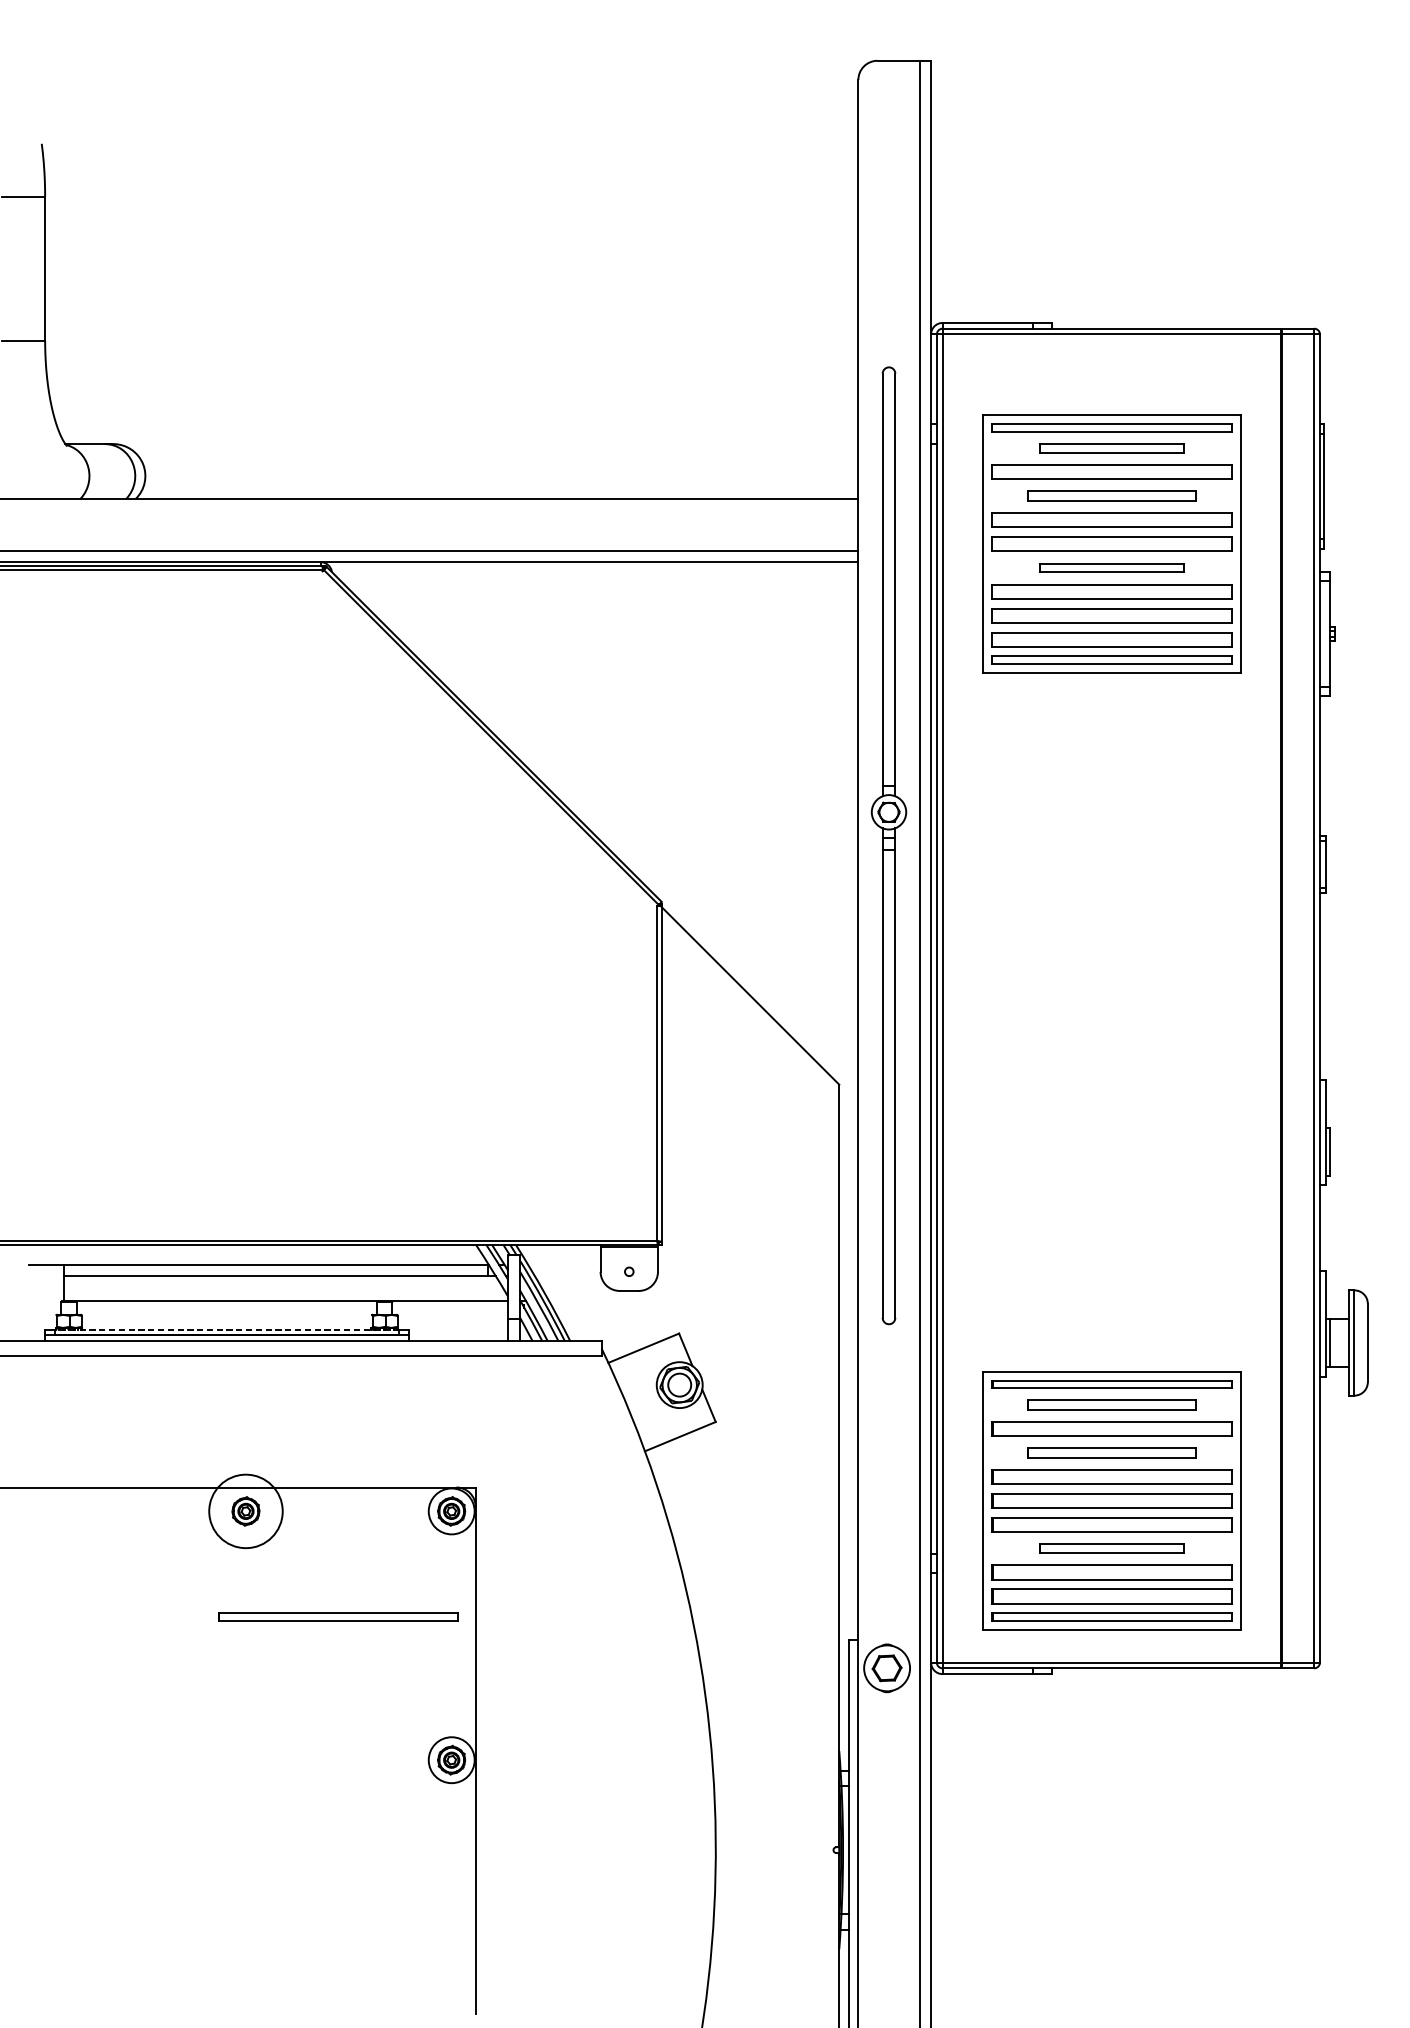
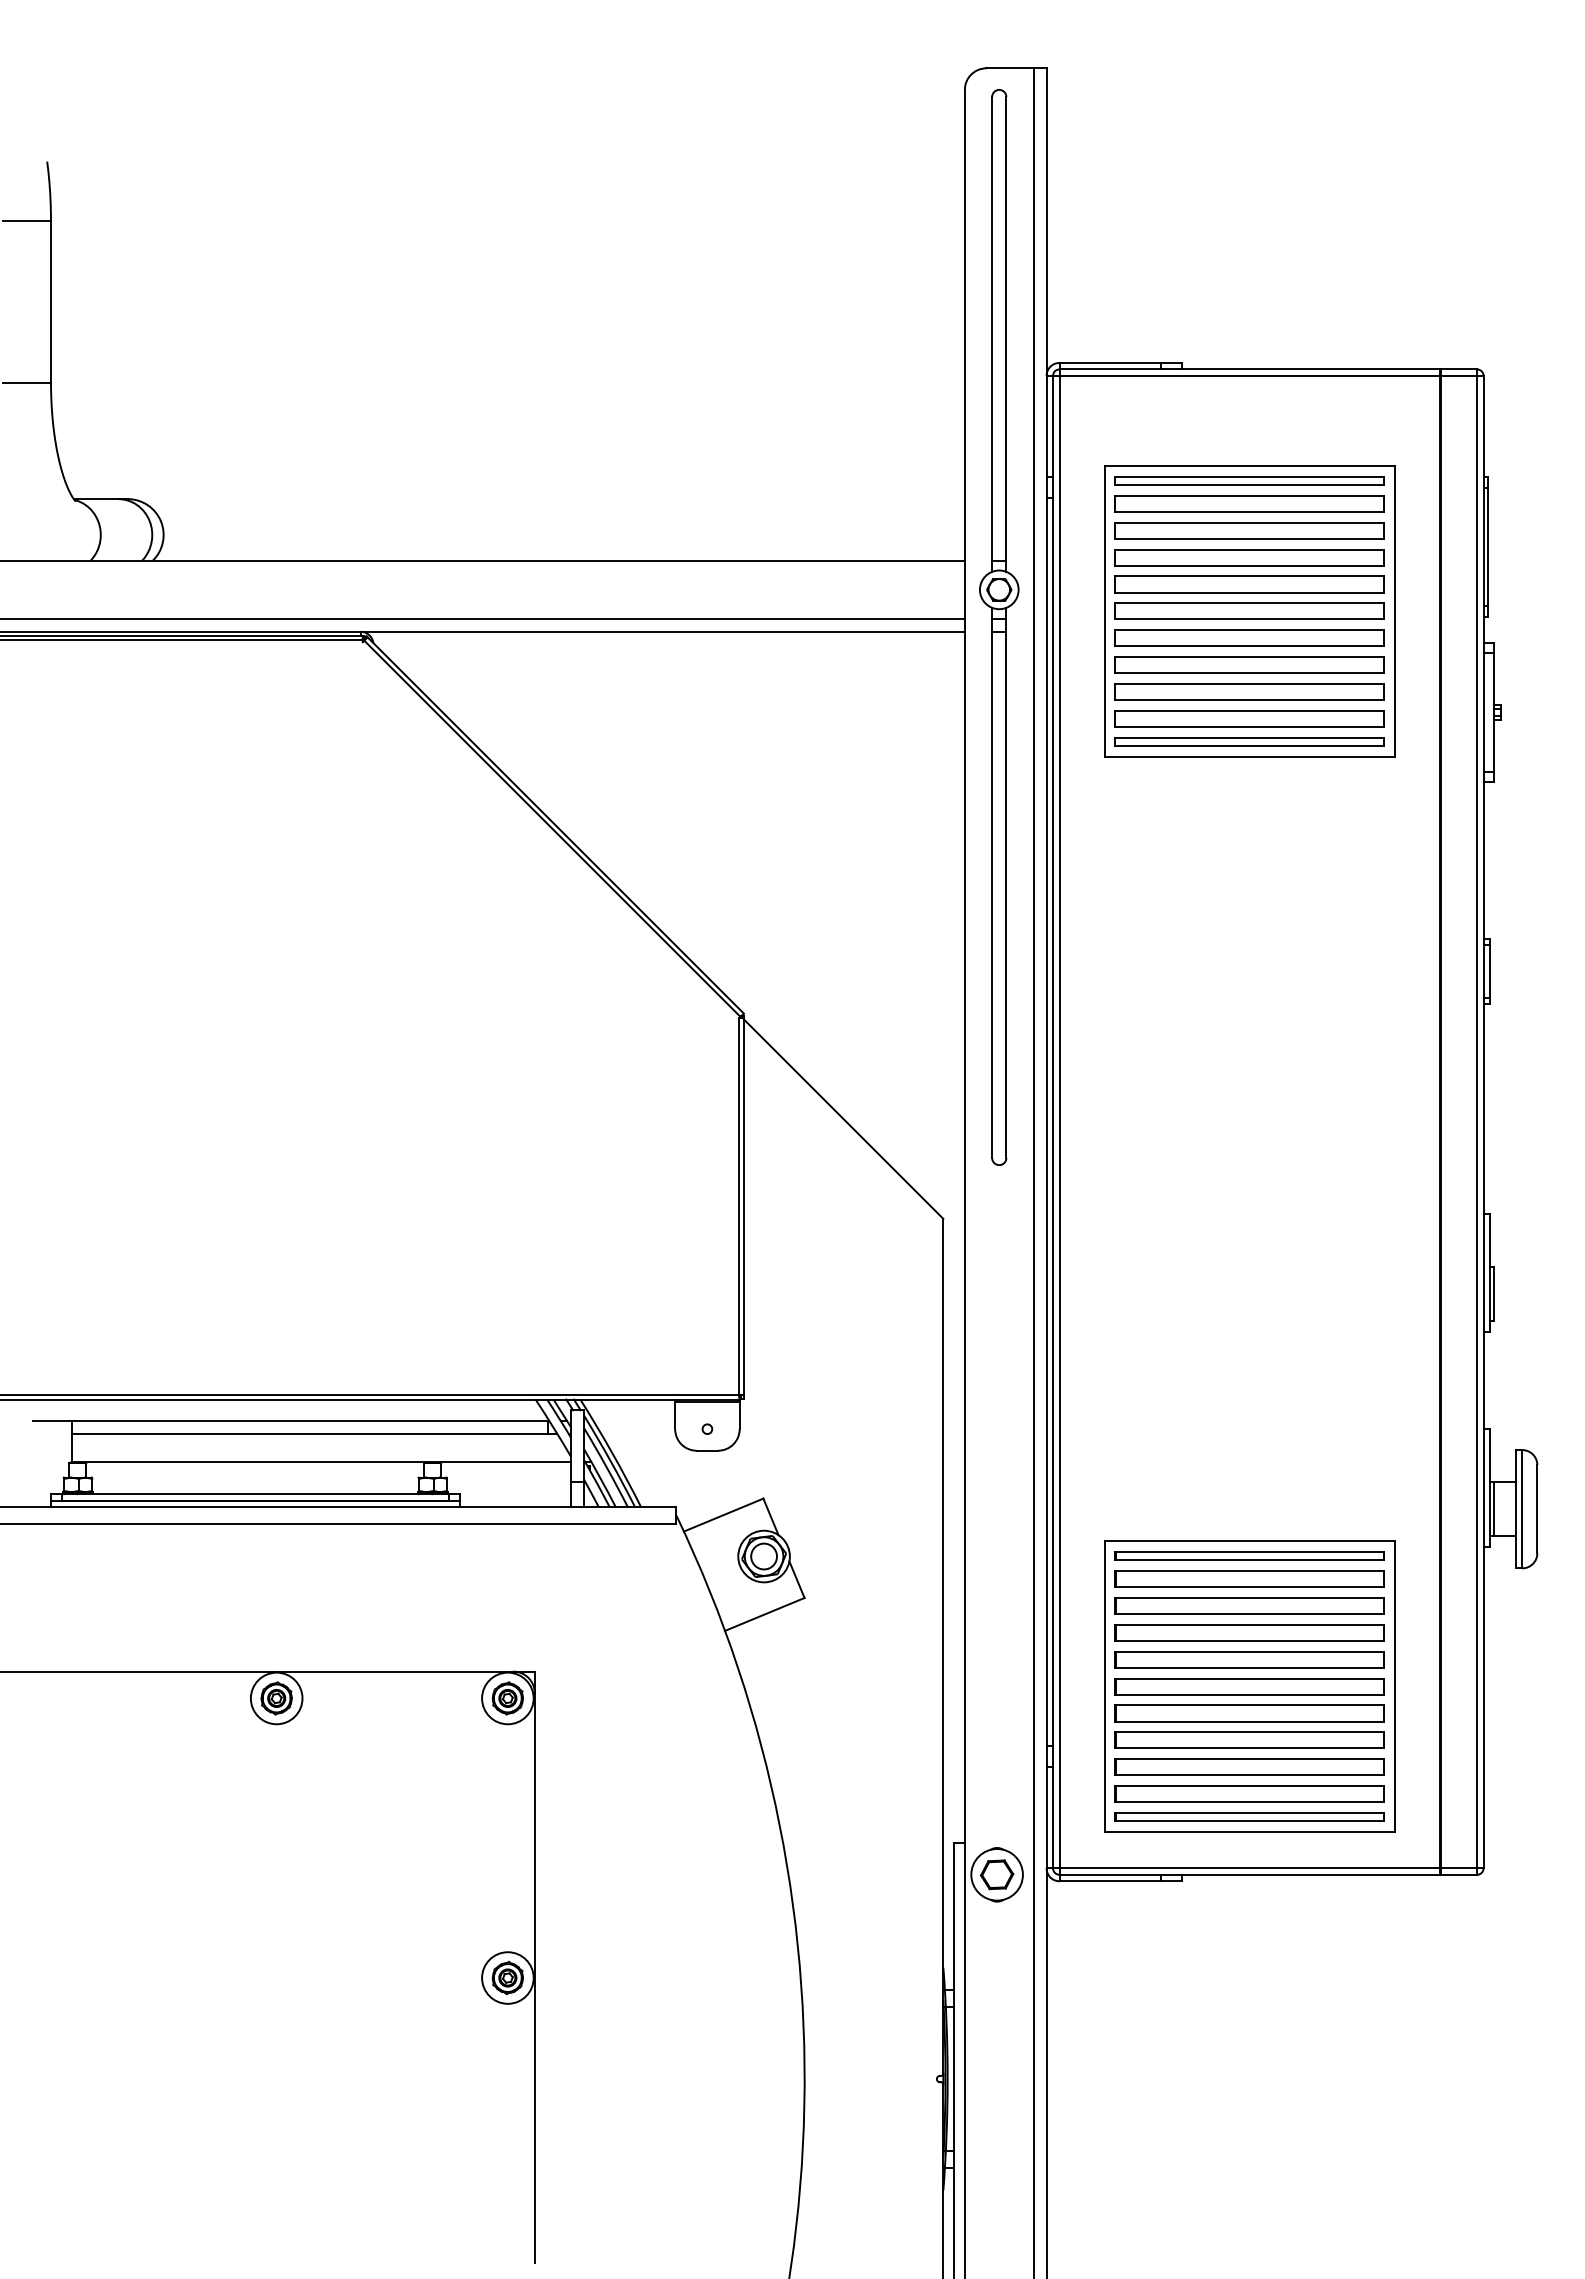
part: (1111, 448) -> (1249, 503), size x1.67
part: (1111, 496) -> (1249, 557), size x1.43
part: (1111, 567) -> (1249, 637), size x1.67
part: (889, 845) -> (999, 627), moved
line: (227, 1329) -> (255, 1494), dashed -> solid
part: (1111, 1404) -> (1249, 1578), size x1.43
part: (1111, 1452) -> (1249, 1632), size x1.43
circle: (245, 1511) -> (276, 1698), size x0.62
part: (1111, 1547) -> (1249, 1739), size x1.67
part: (338, 1616) -> (380, 1816), removed

